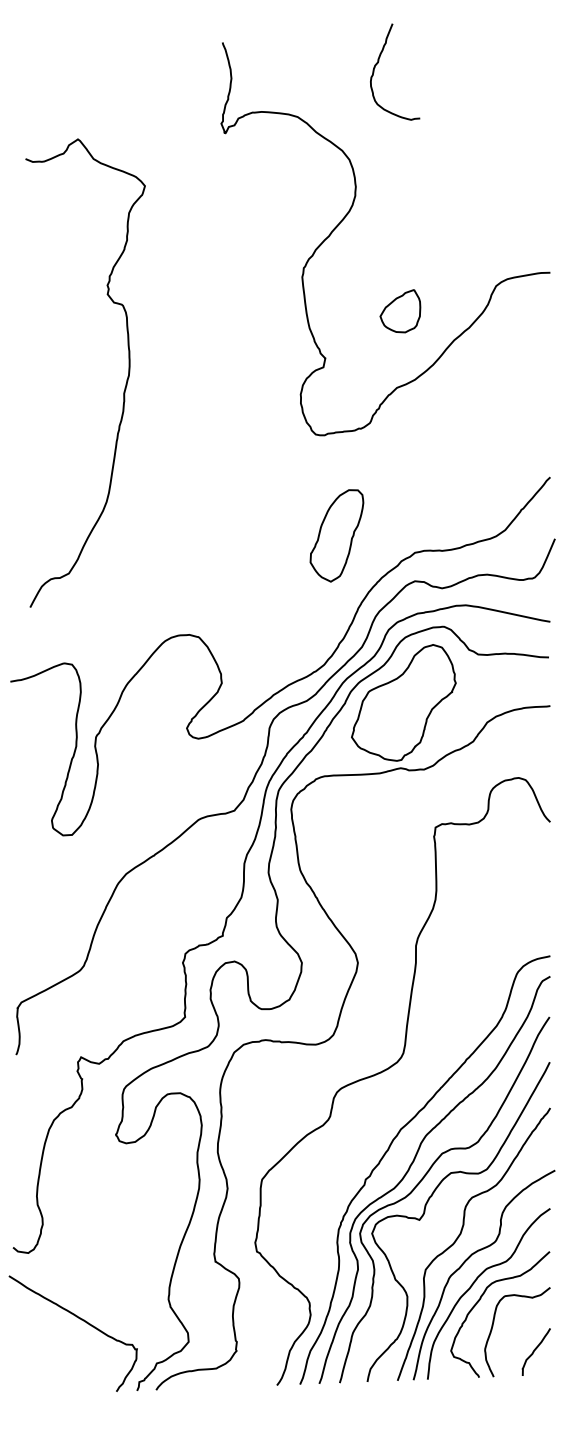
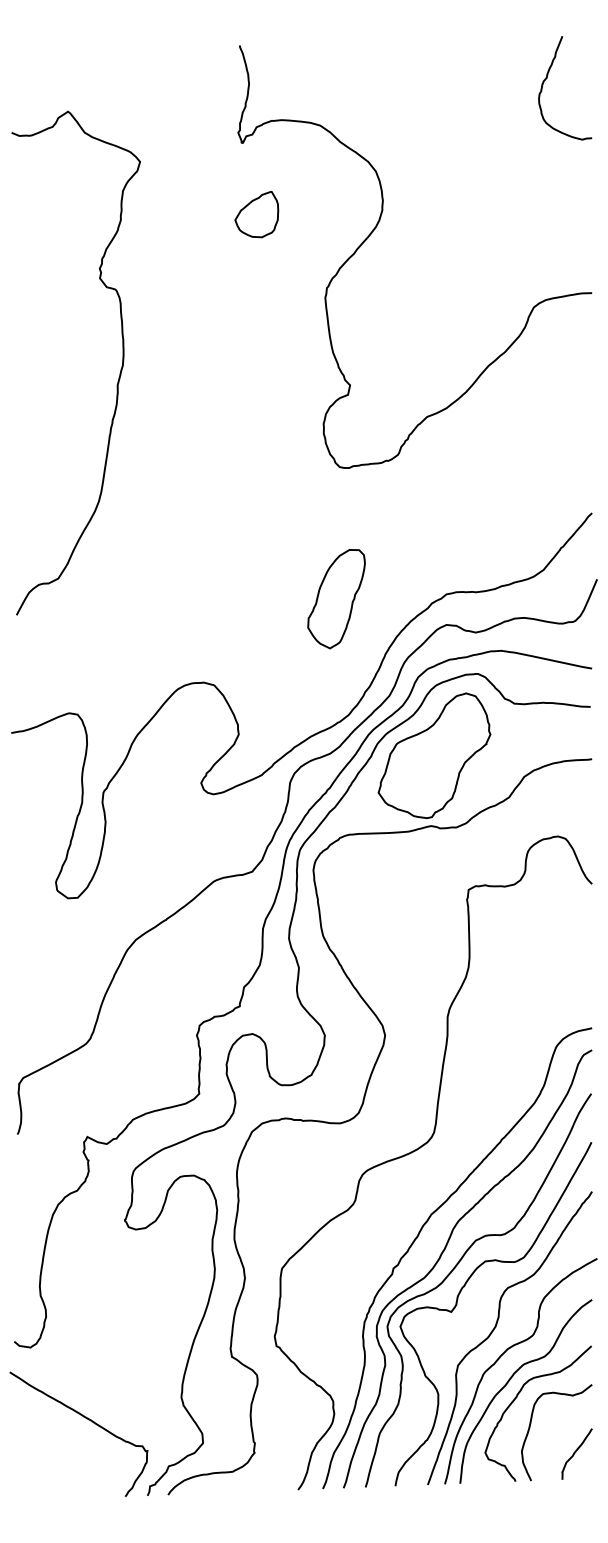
curve: (378, 62) -> (547, 78), moved
part: (400, 311) -> (256, 214), moved
curve: (125, 382) -> (119, 373), moved
part: (336, 536) -> (336, 599), moved

